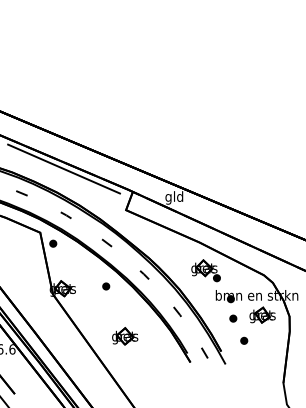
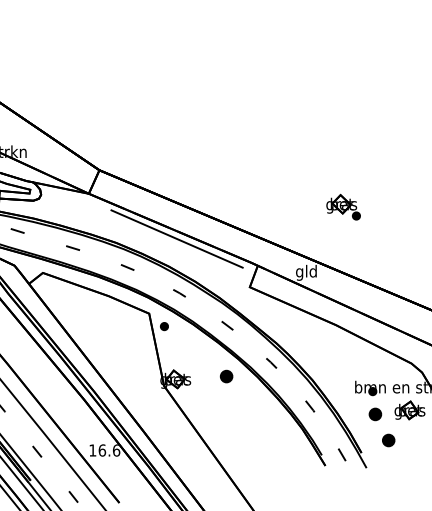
part: (205, 270) -> (343, 206), moved
part: (106, 286) -> (226, 376), size x1.6
part: (233, 318) -> (375, 414), size x1.6
part: (124, 336) -> (248, 435), removed
part: (243, 340) -> (387, 440), size x1.6

